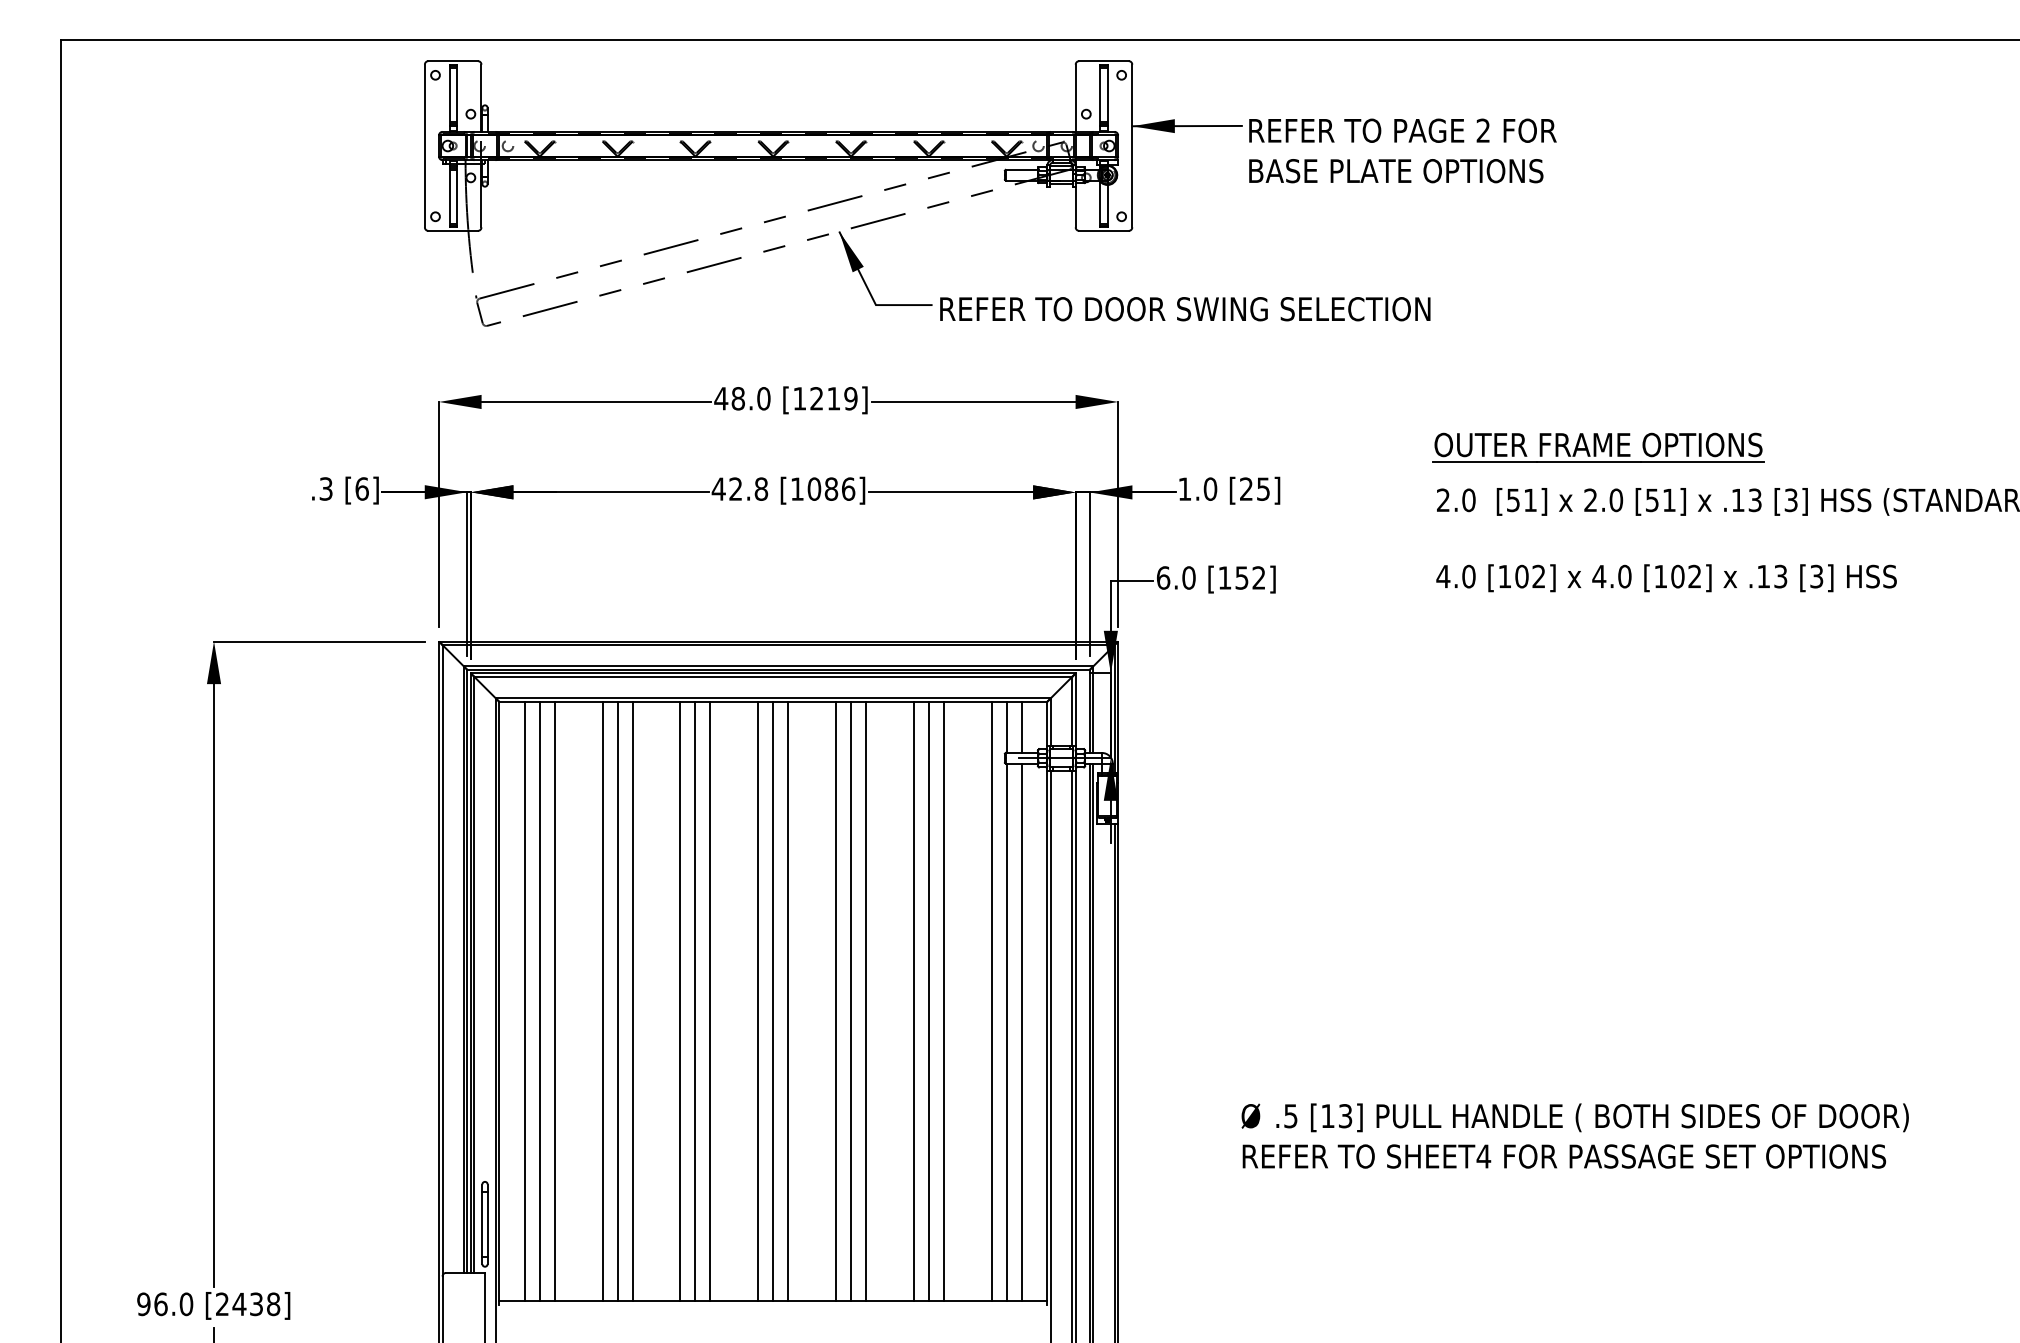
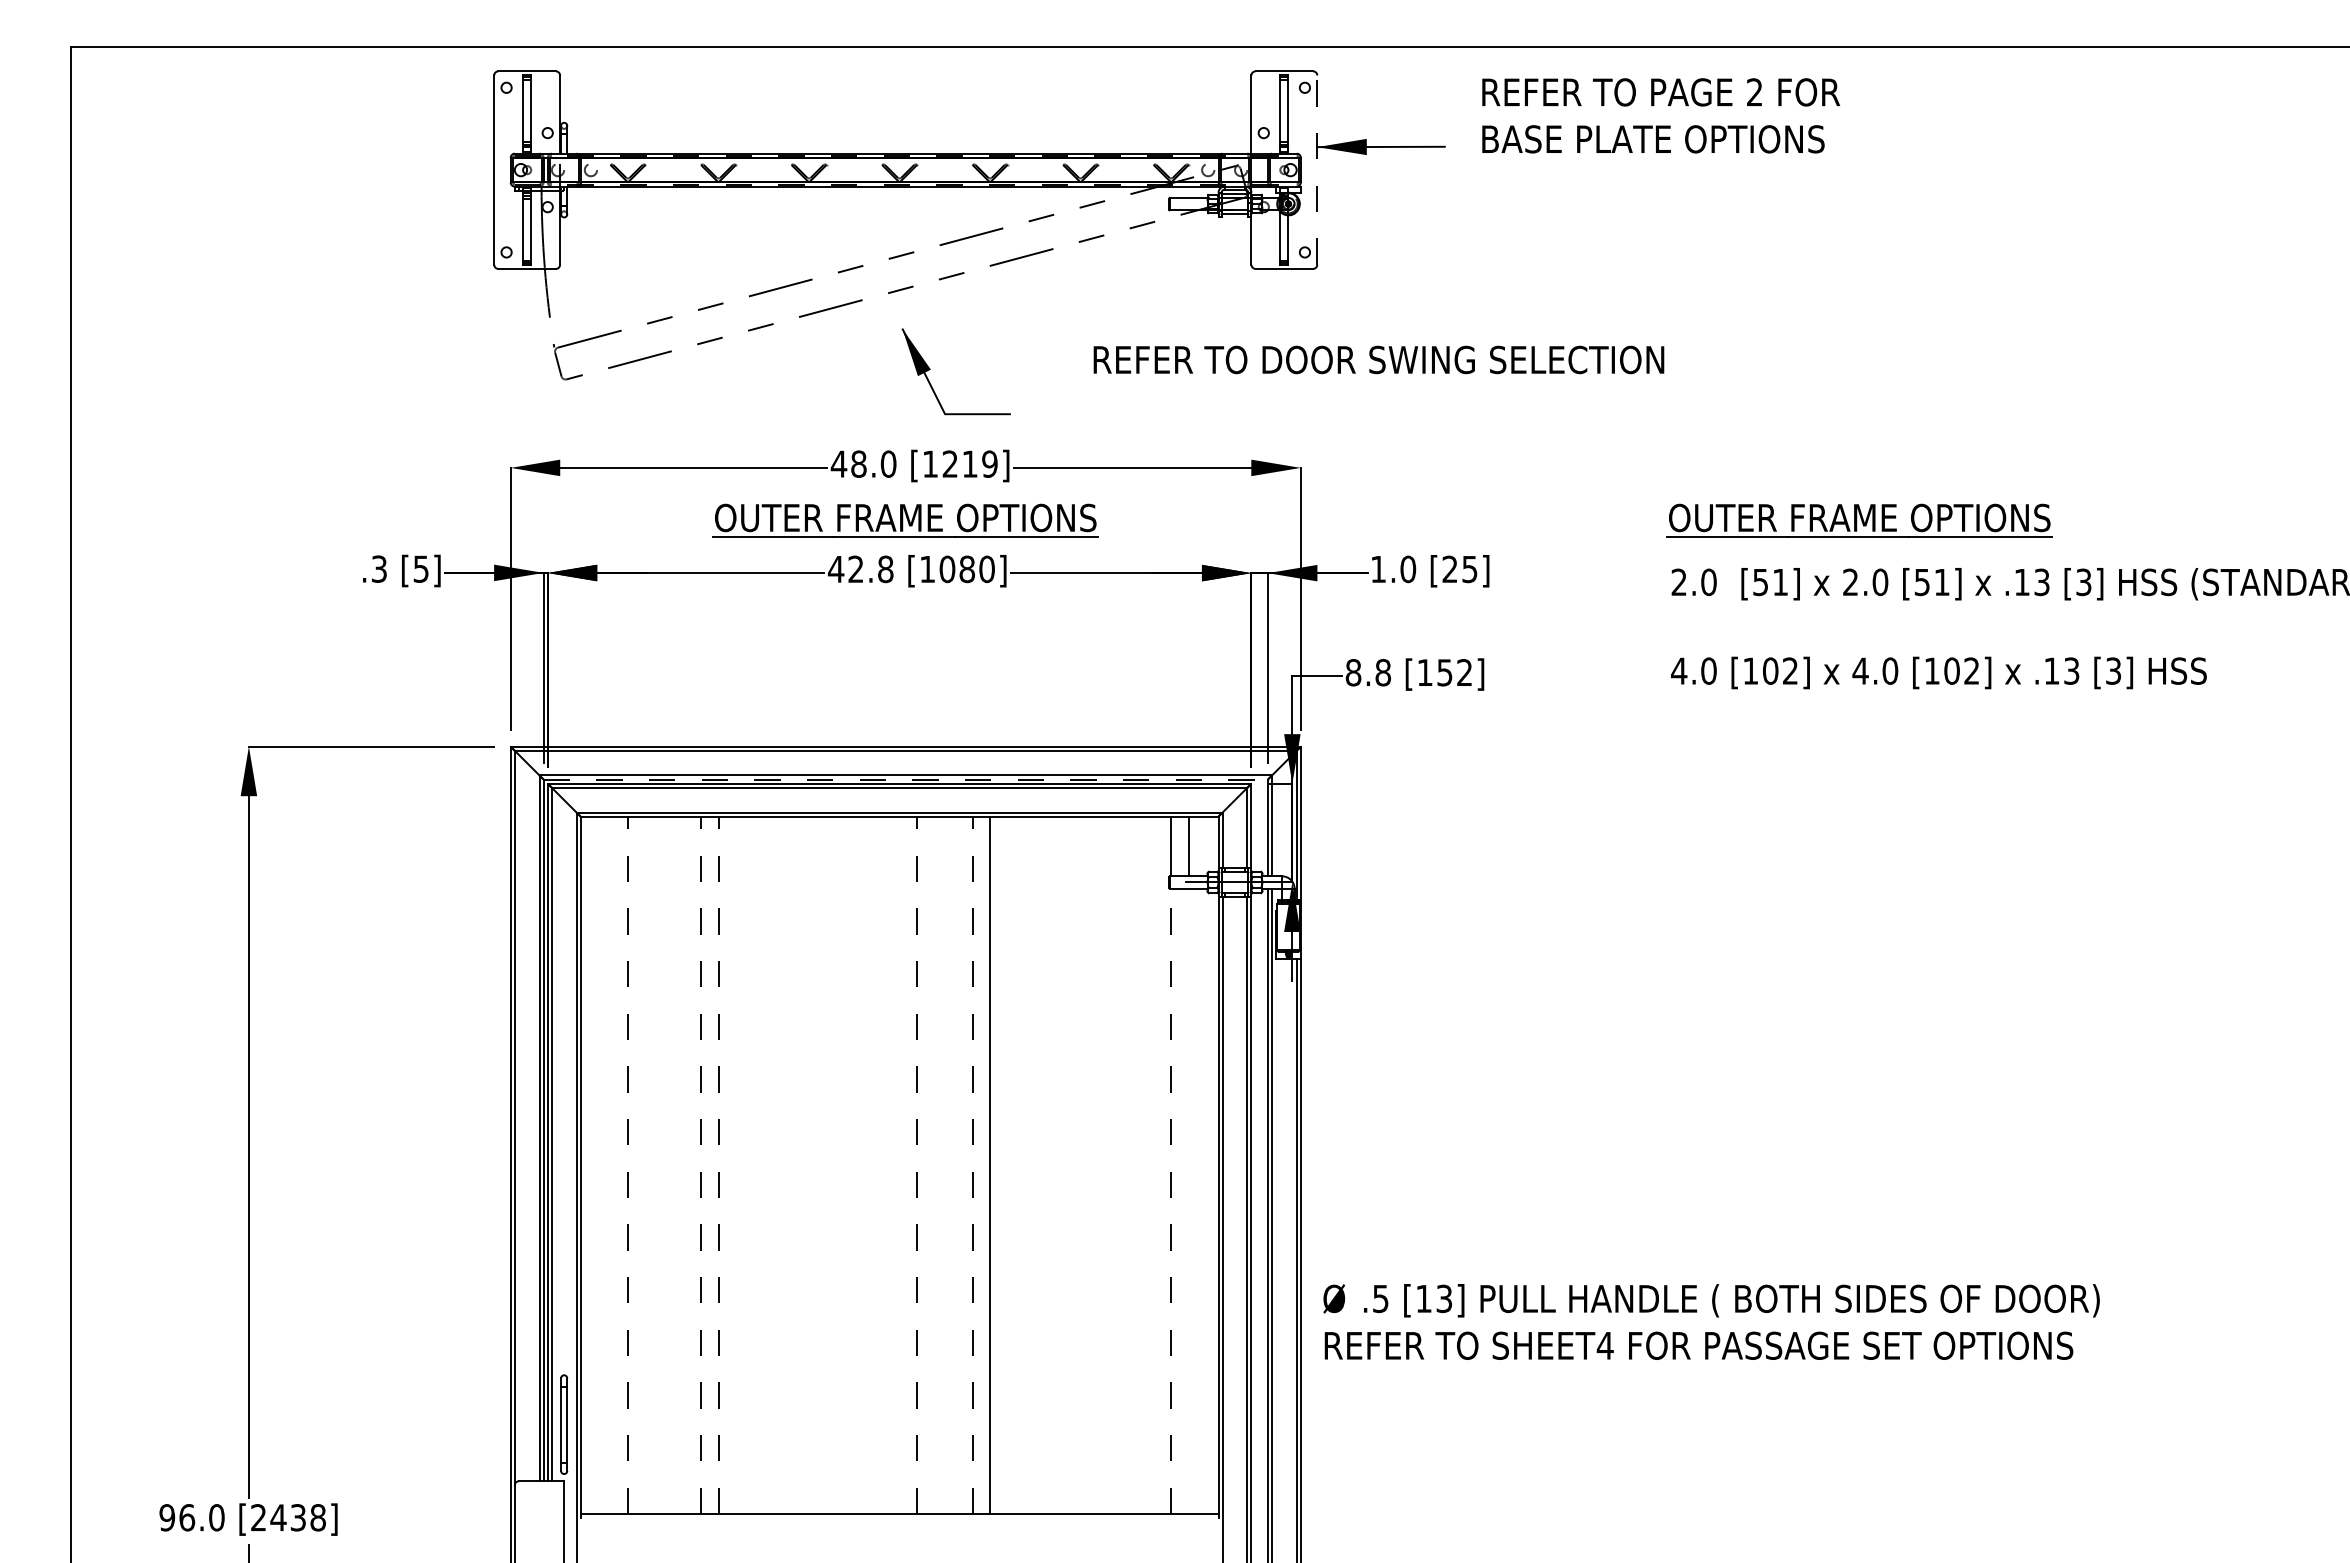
line: (1132, 146) -> (1317, 170), solid -> dashed
text: (1403, 150) -> (1661, 115), moved
part: (863, 266) -> (930, 369), moved
part: (778, 447) -> (905, 520), added
text: (362, 488) -> (421, 568), [6] -> [5]
text: (848, 488) -> (987, 568), [1086] -> [1080]
text: (1176, 577) -> (1368, 672), 6.0 -> 8.8
line: (779, 669) -> (906, 779), solid -> dashed
line: (524, 1001) -> (610, 1165), removed
line: (539, 1001) -> (627, 1165), solid -> dashed
line: (554, 1001) -> (645, 1165), removed
line: (603, 1001) -> (701, 1165), solid -> dashed
line: (617, 1001) -> (718, 1165), solid -> dashed
line: (632, 1001) -> (735, 1165), removed
line: (680, 1001) -> (791, 1165), removed
line: (695, 1001) -> (809, 1165), removed
line: (710, 1001) -> (826, 1165), removed
line: (758, 1001) -> (882, 1165), removed
line: (773, 1001) -> (899, 1165), removed
line: (788, 1001) -> (917, 1165), solid -> dashed
line: (835, 1001) -> (972, 1165), solid -> dashed
line: (866, 1001) -> (1007, 1165), removed
line: (914, 1001) -> (1063, 1165), removed
line: (928, 1001) -> (1080, 1165), removed
line: (944, 1001) -> (1098, 1165), removed
line: (991, 1001) -> (1153, 1165), removed
line: (1006, 1032) -> (1171, 1201), solid -> dashed
line: (1021, 1032) -> (1188, 1201), removed
text: (1575, 1135) -> (1711, 1321), moved

